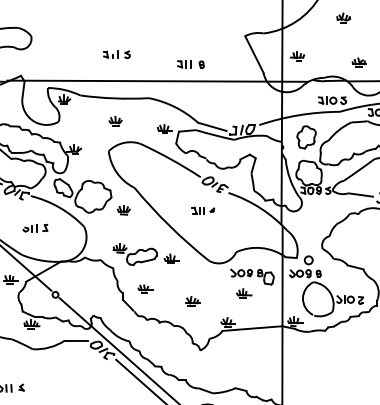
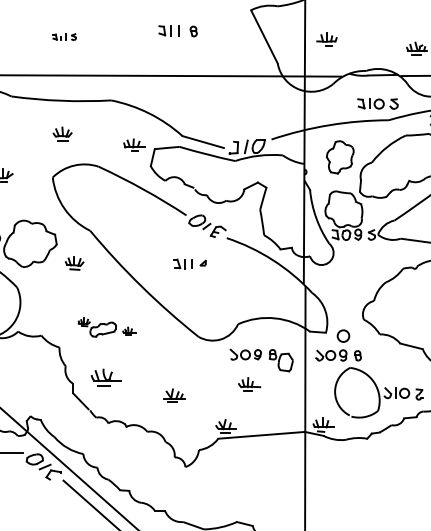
part: (116, 54) -> (64, 36), size x0.6
part: (190, 64) -> (177, 31), moved
part: (145, 254) -> (106, 327), size x0.6
part: (145, 288) -> (106, 377), size x1.4

